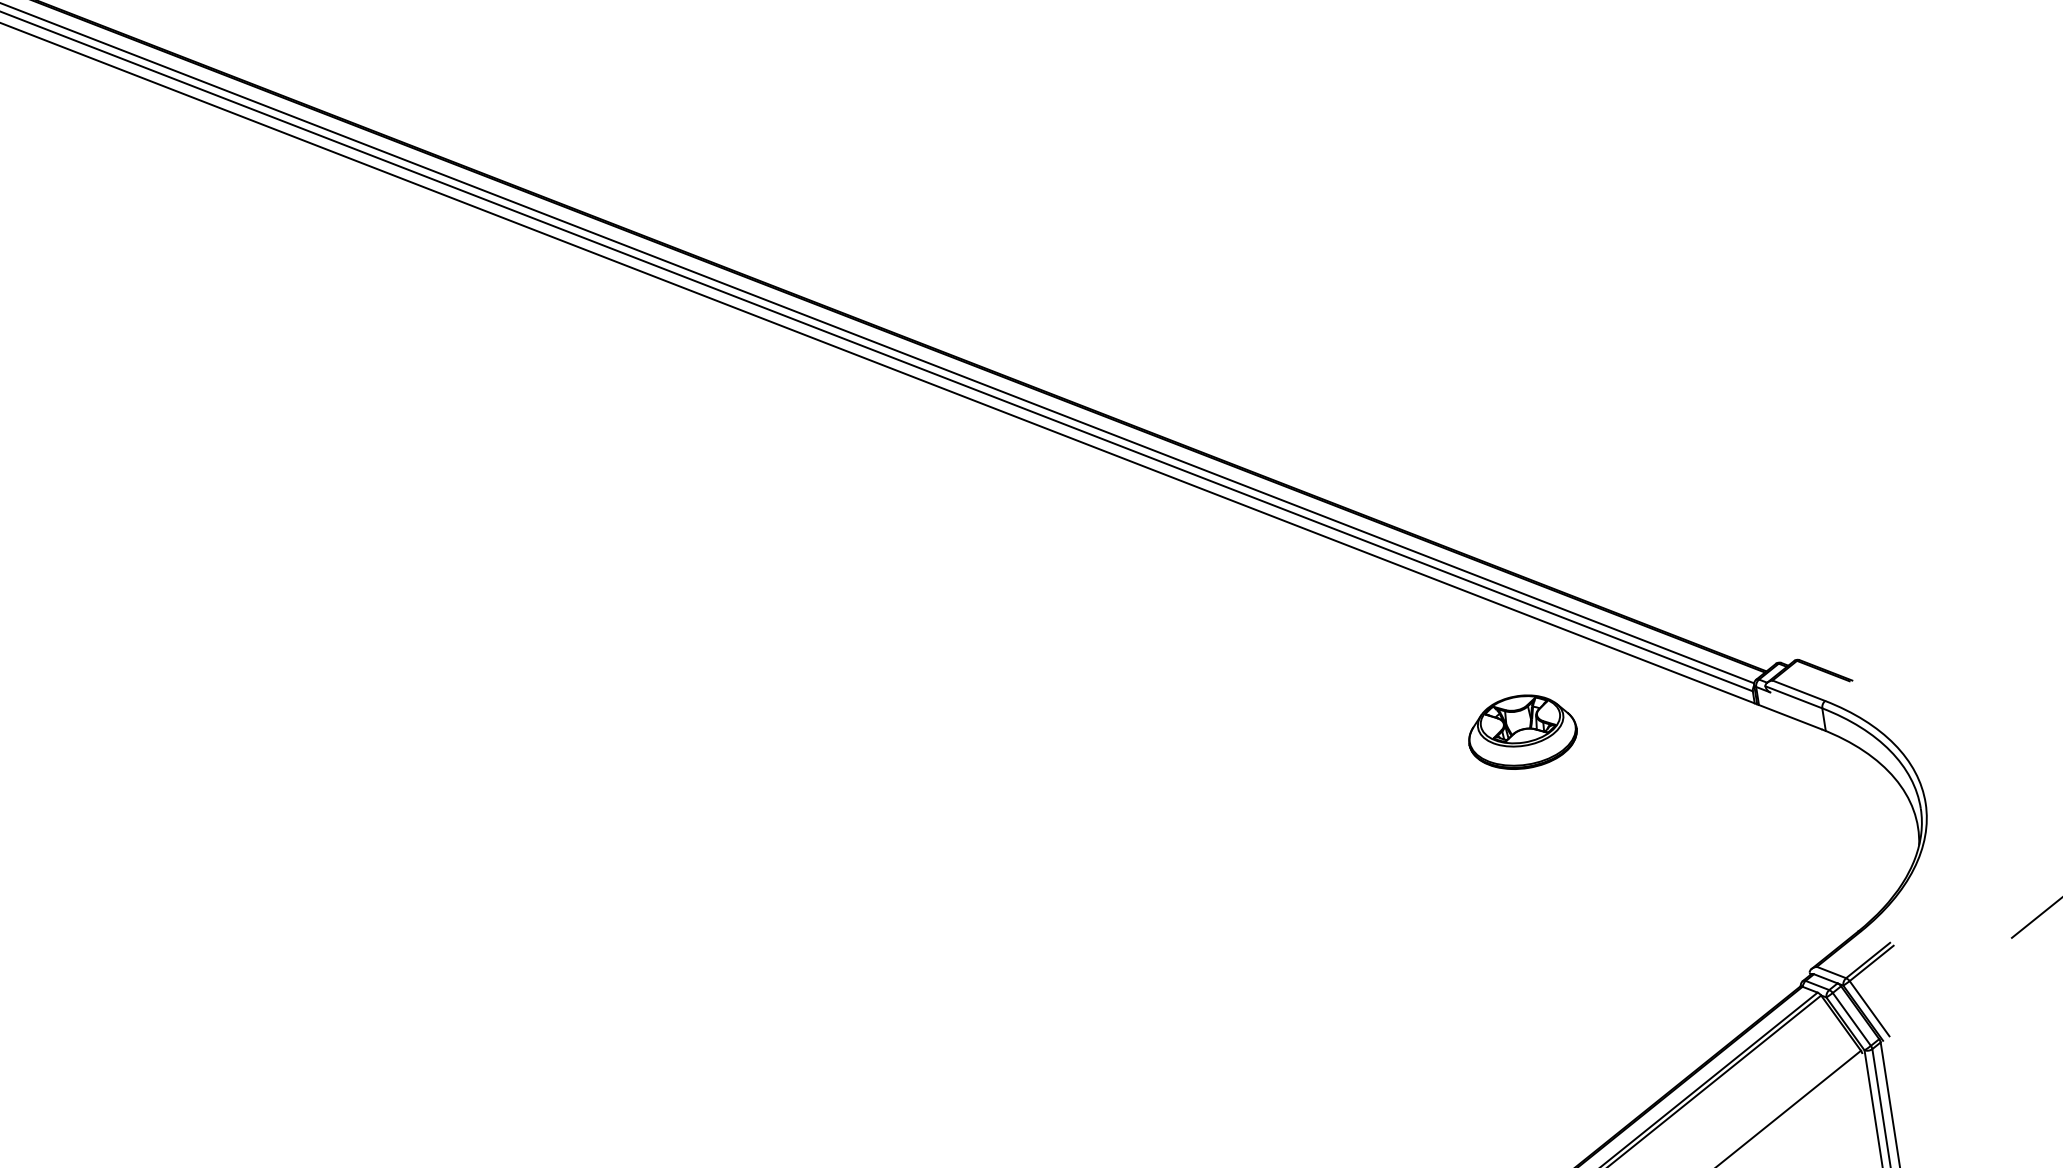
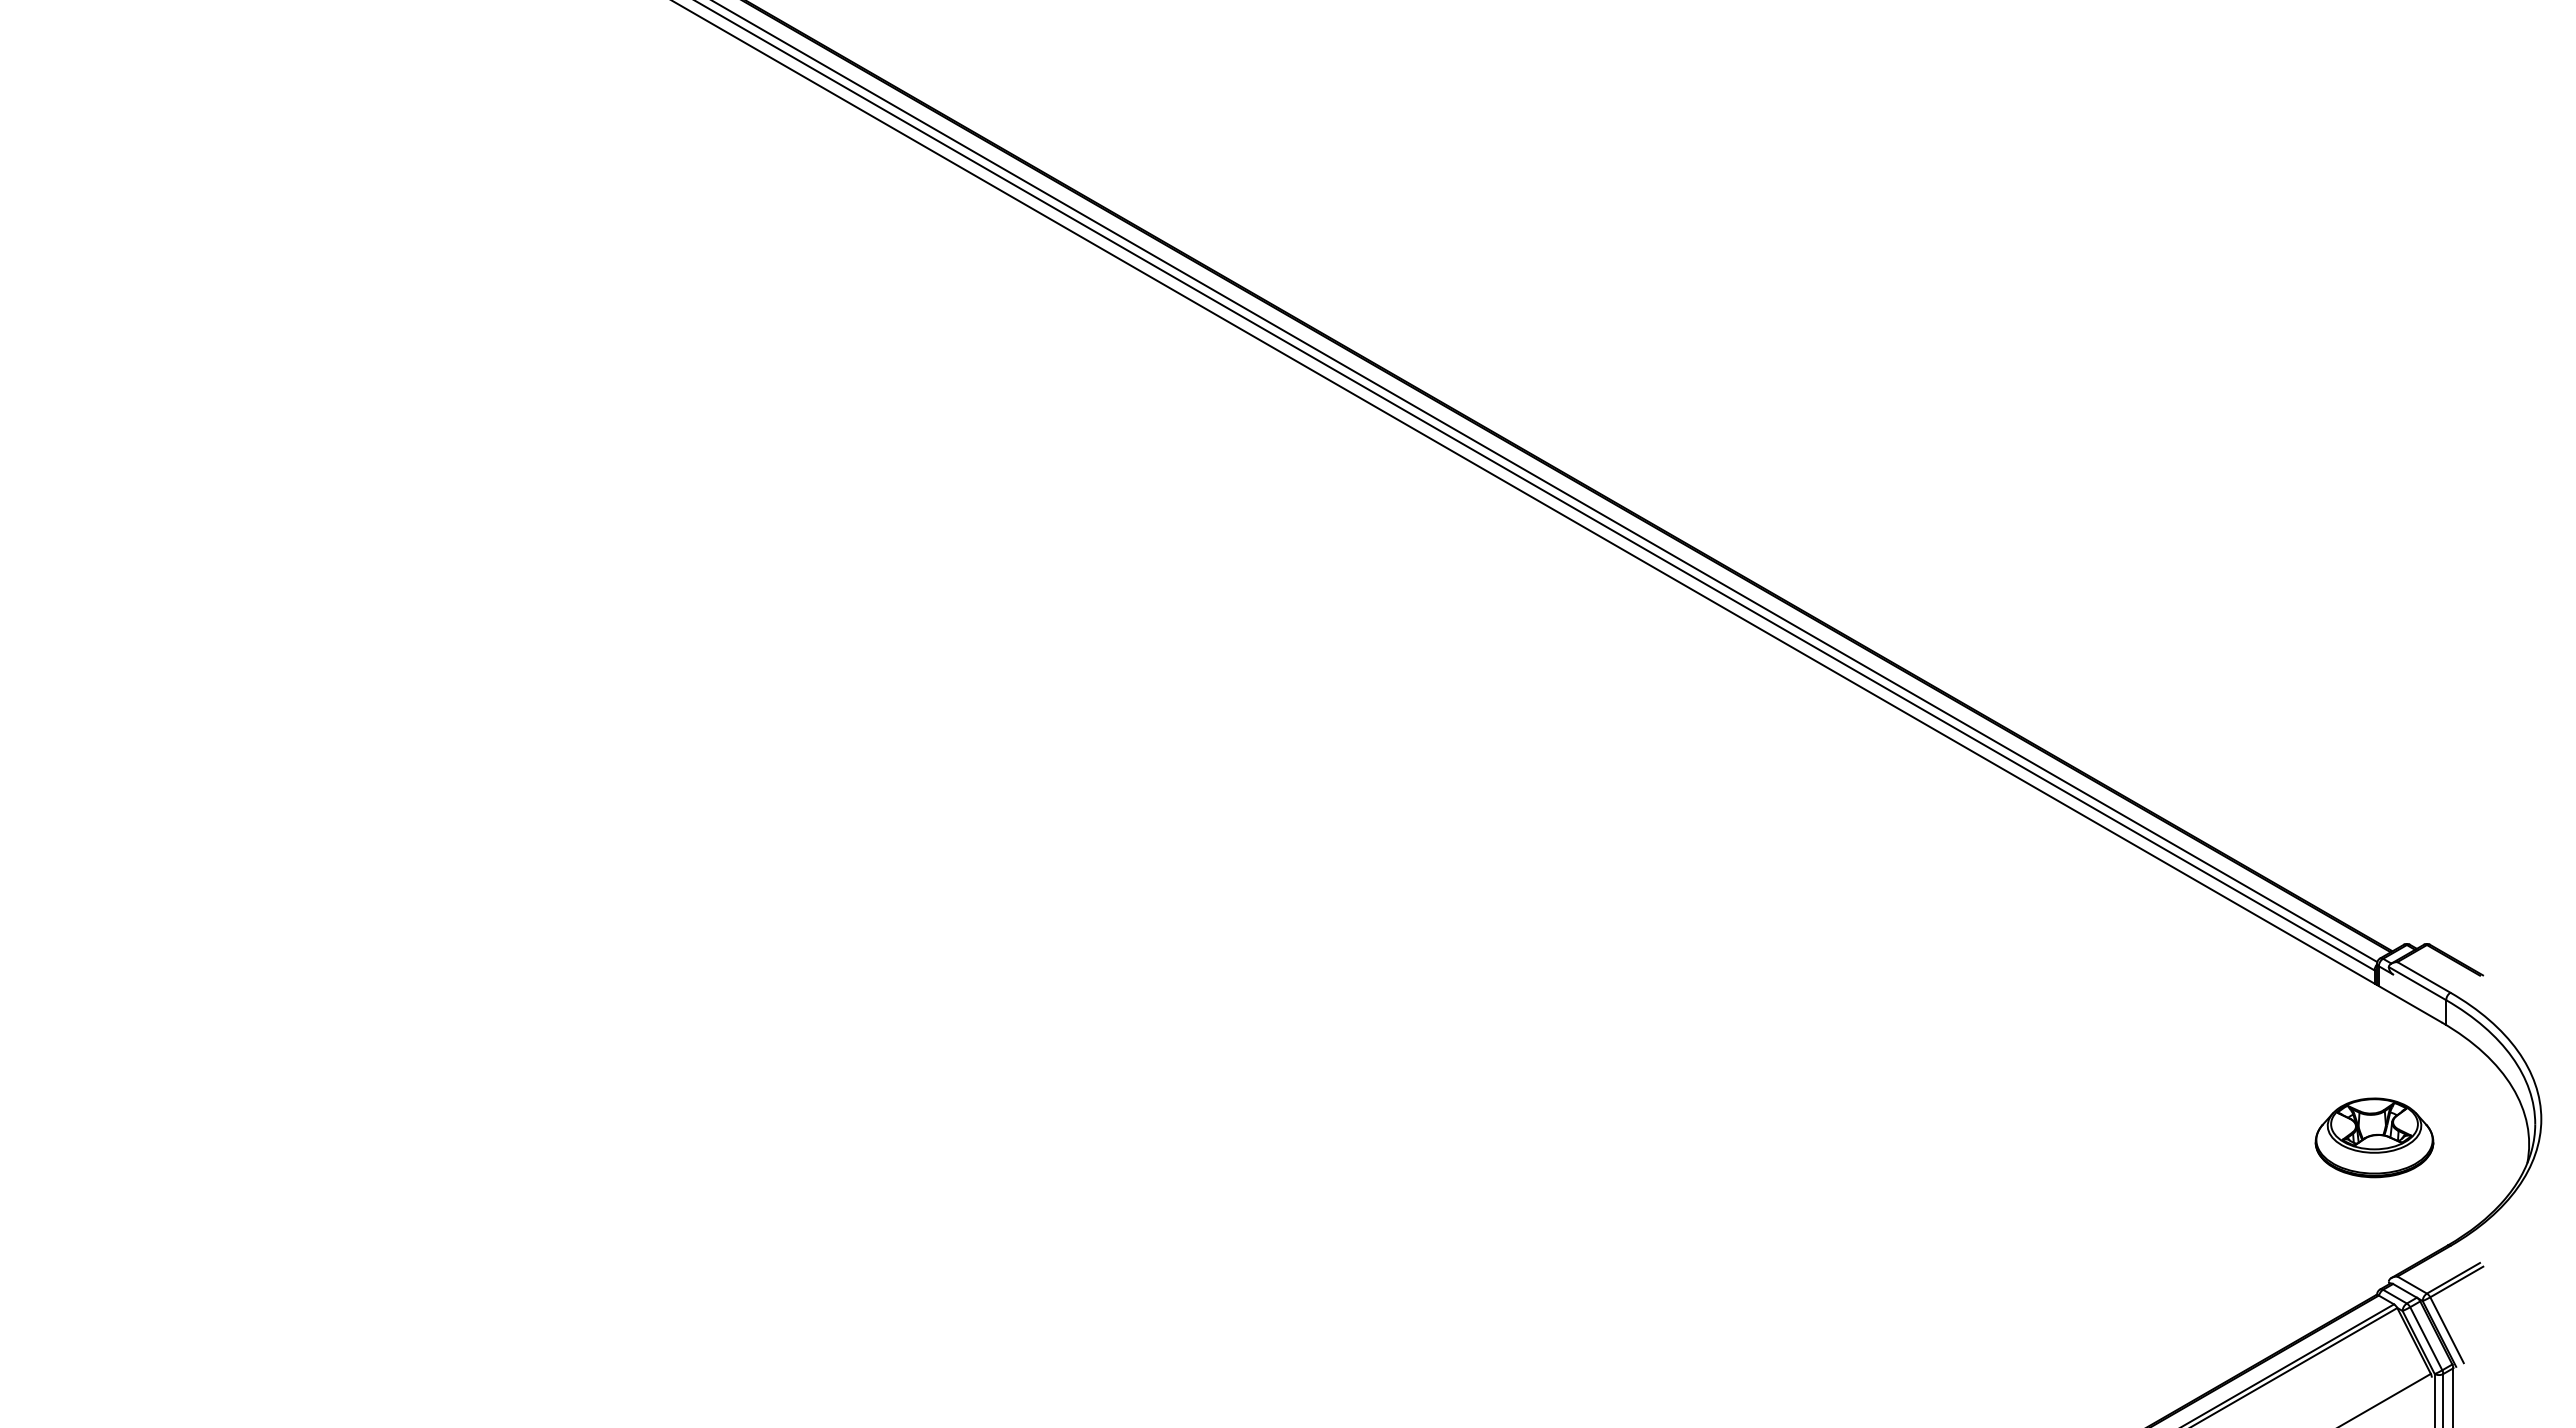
part: (1522, 731) -> (2374, 1137), moved

